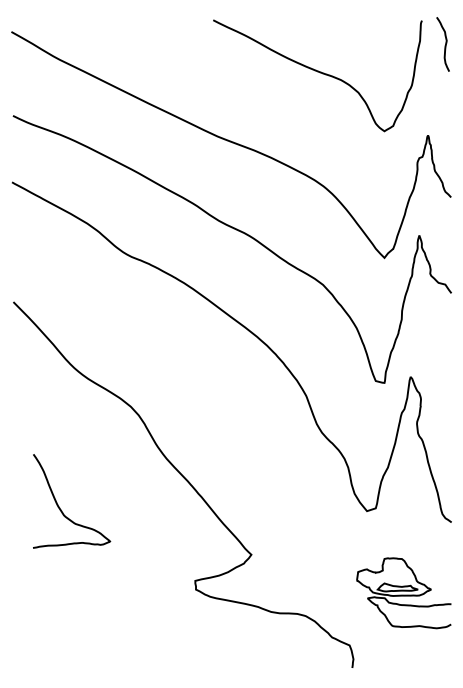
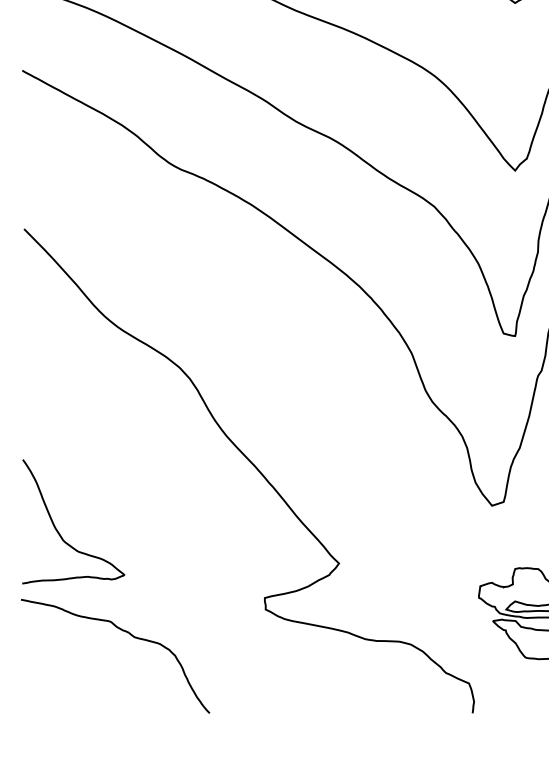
curve: (60, 507) -> (58, 530), moved
curve: (93, 609) -> (130, 635), added

